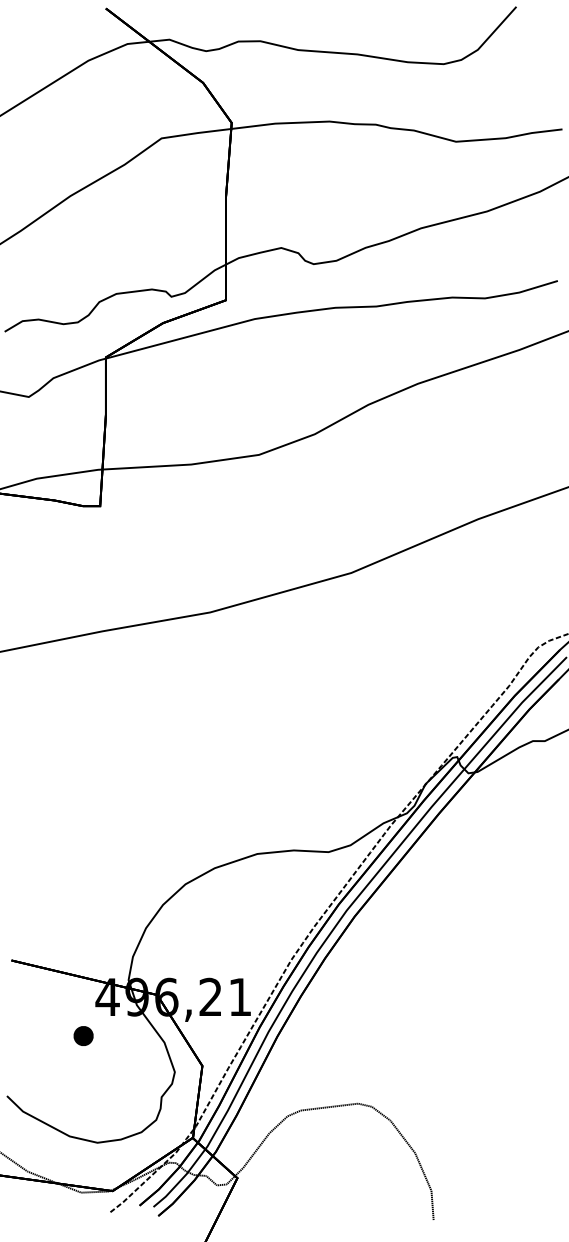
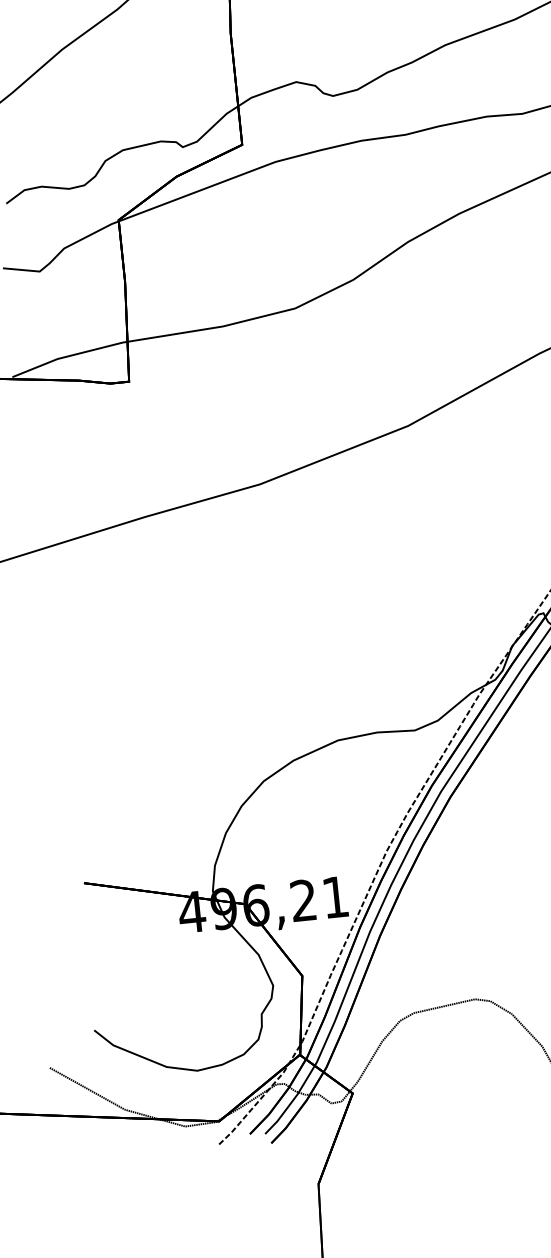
part: (83, 1035) -> (170, 956), removed

